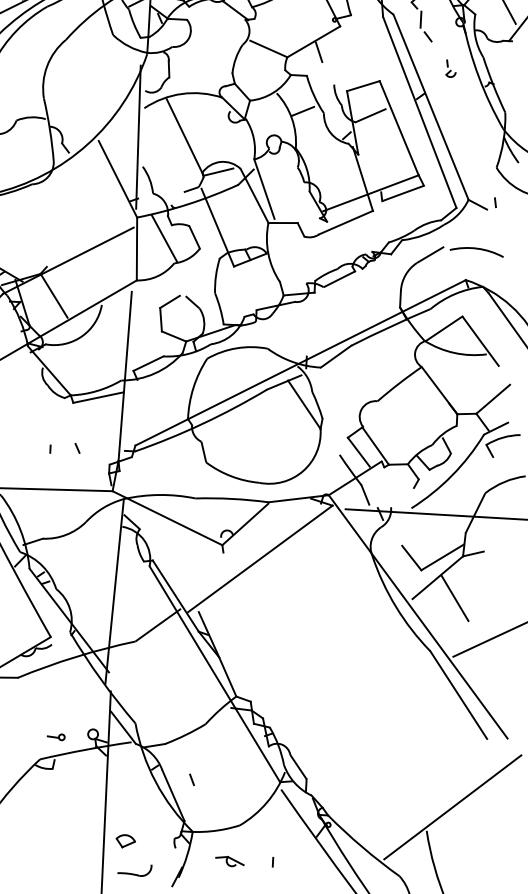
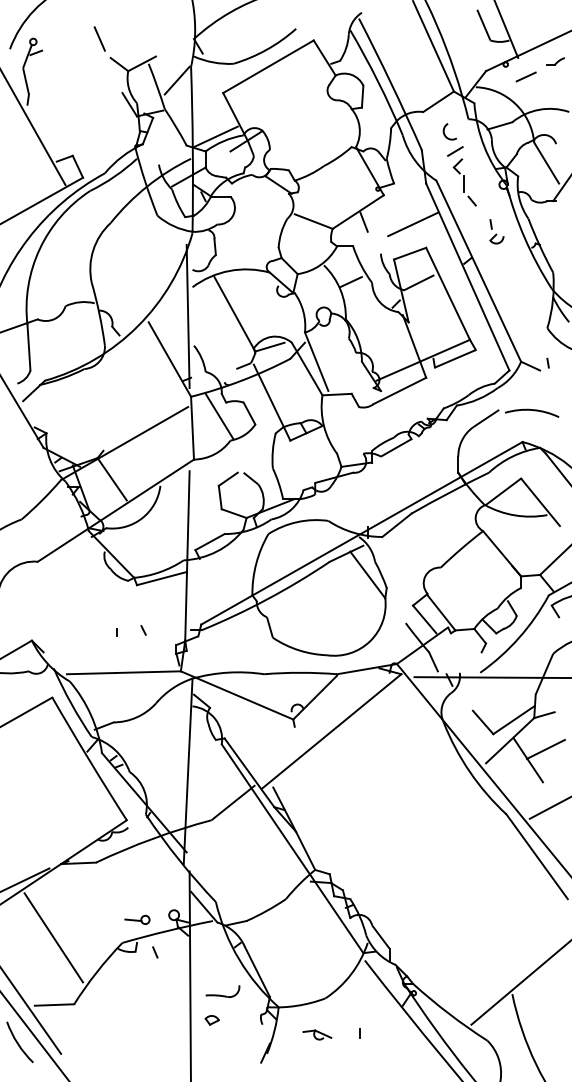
line: (367, 57) -> (412, 224), added
part: (450, 68) -> (496, 231), size x1.43
line: (472, 587) -> (545, 748), added
part: (56, 736) -> (137, 919), size x1.43
line: (192, 779) -> (155, 952), moved
part: (124, 841) -> (211, 1020), size x0.71
part: (134, 870) -> (222, 991), moved

